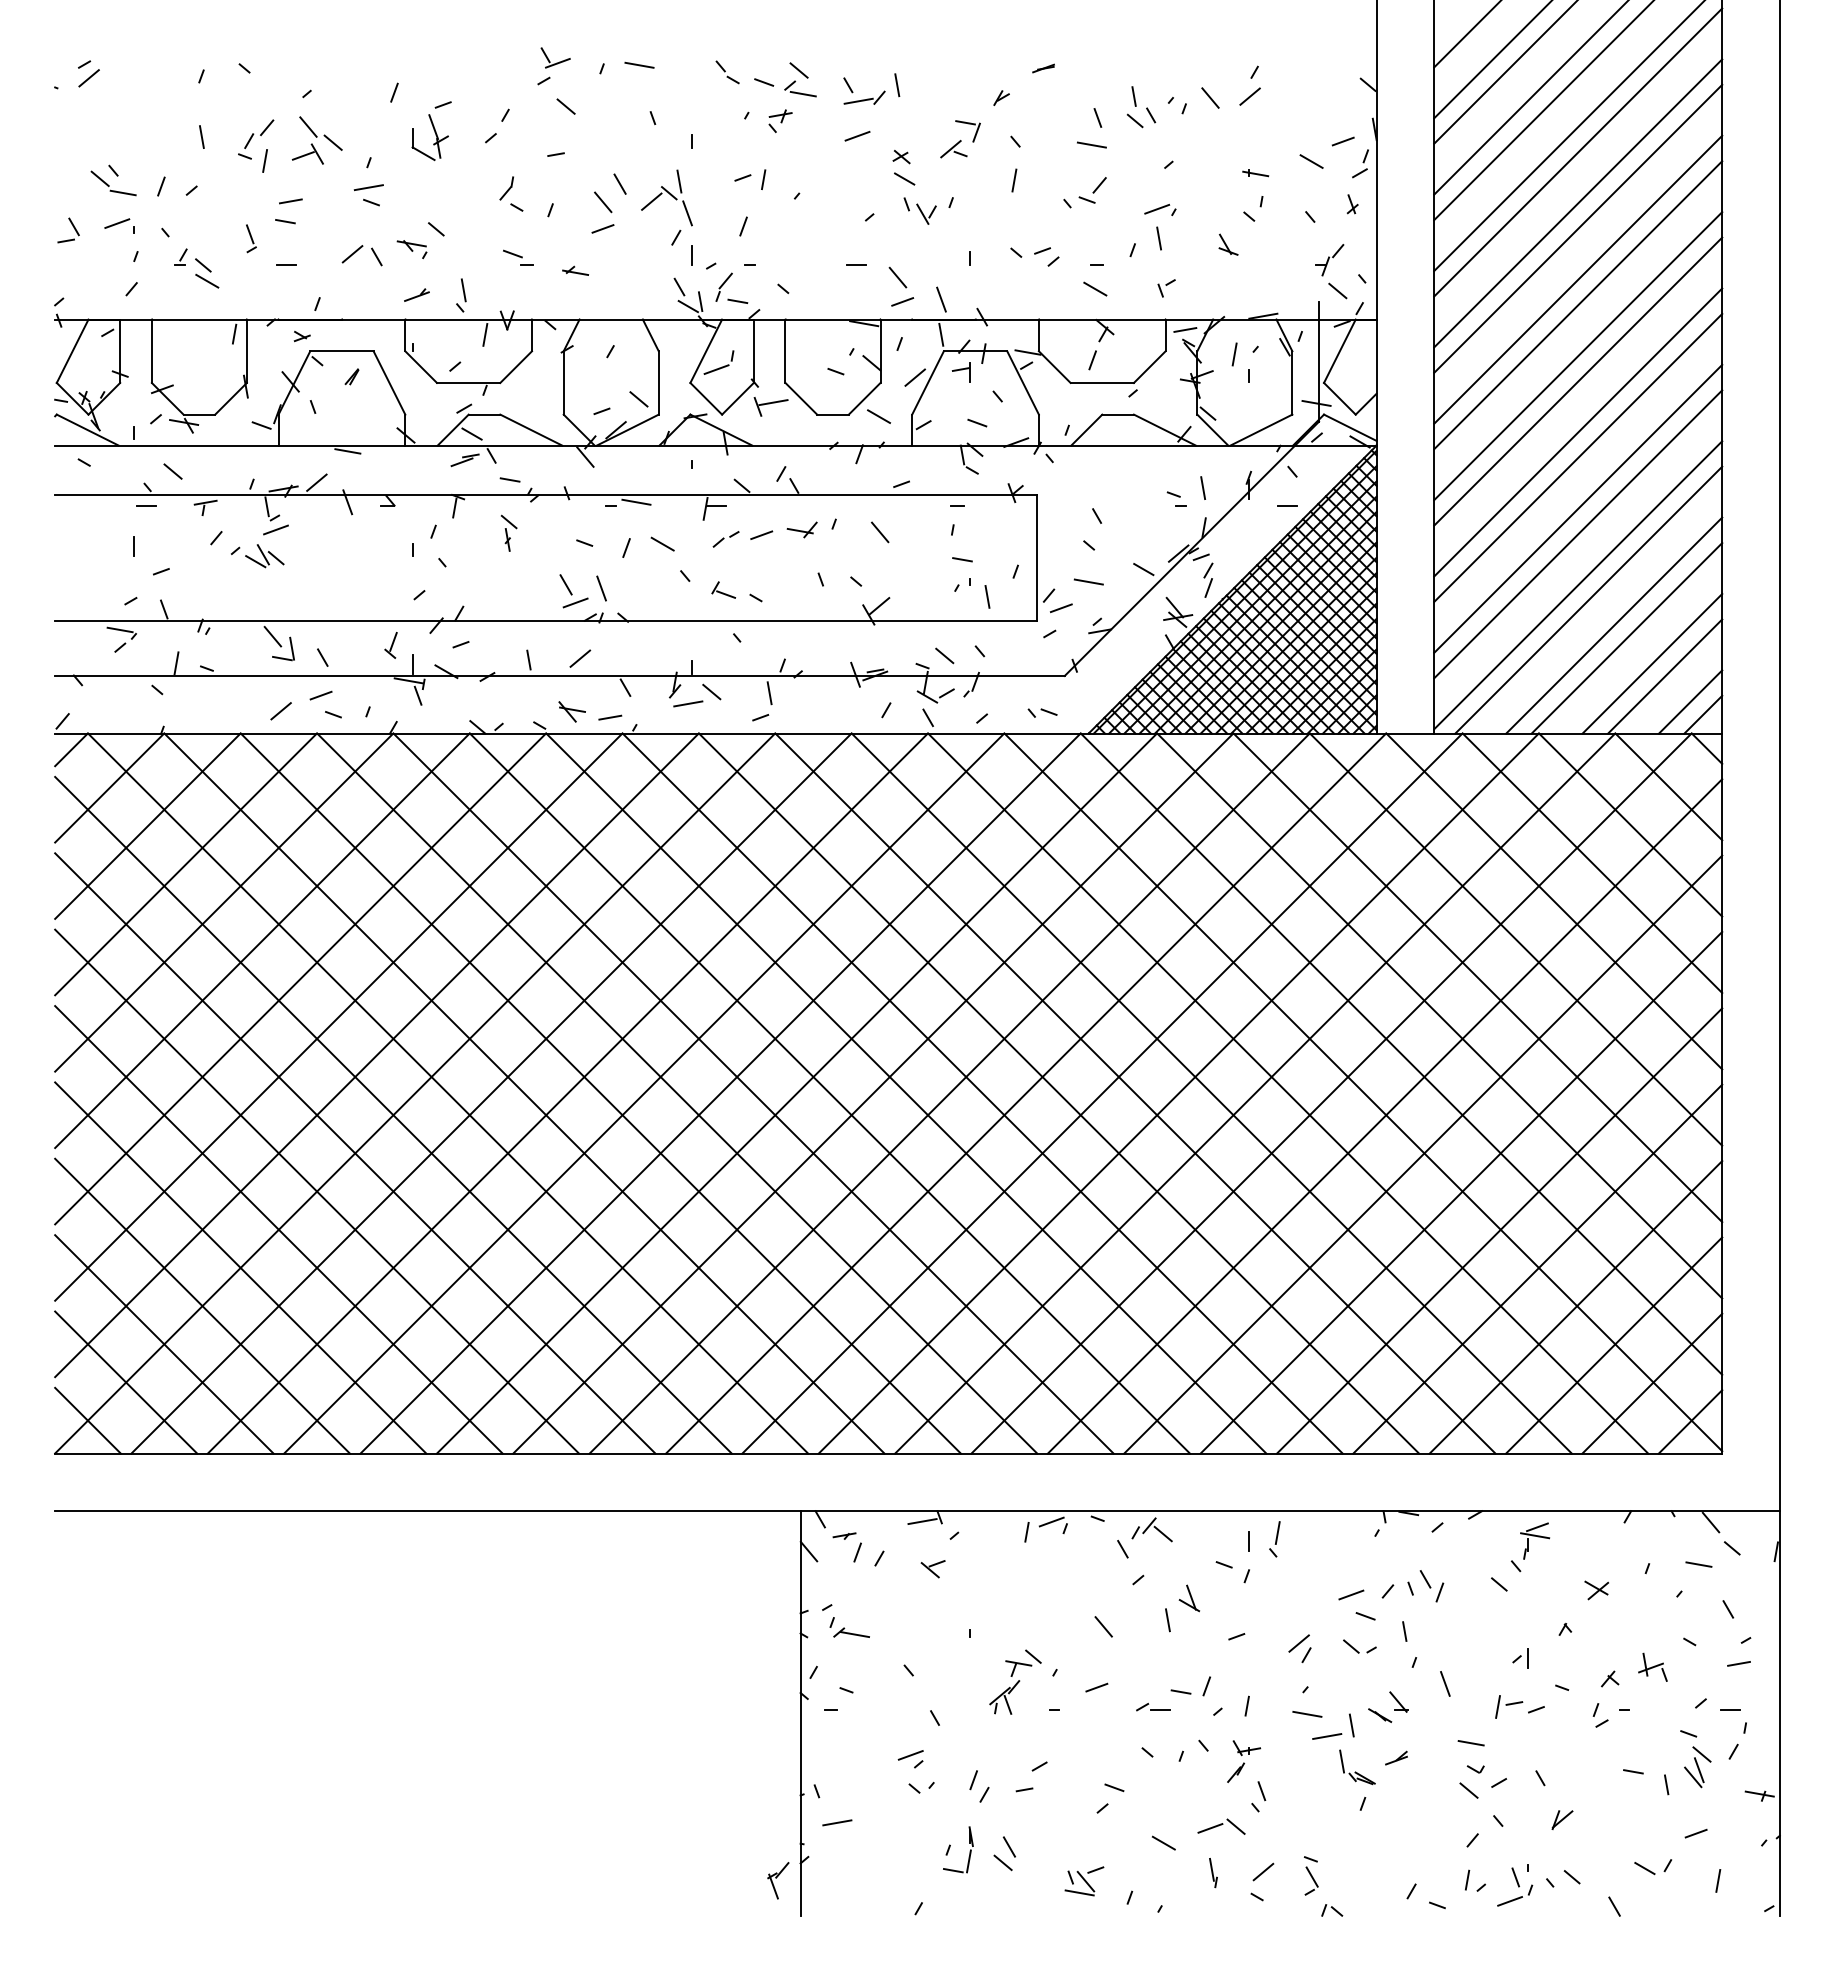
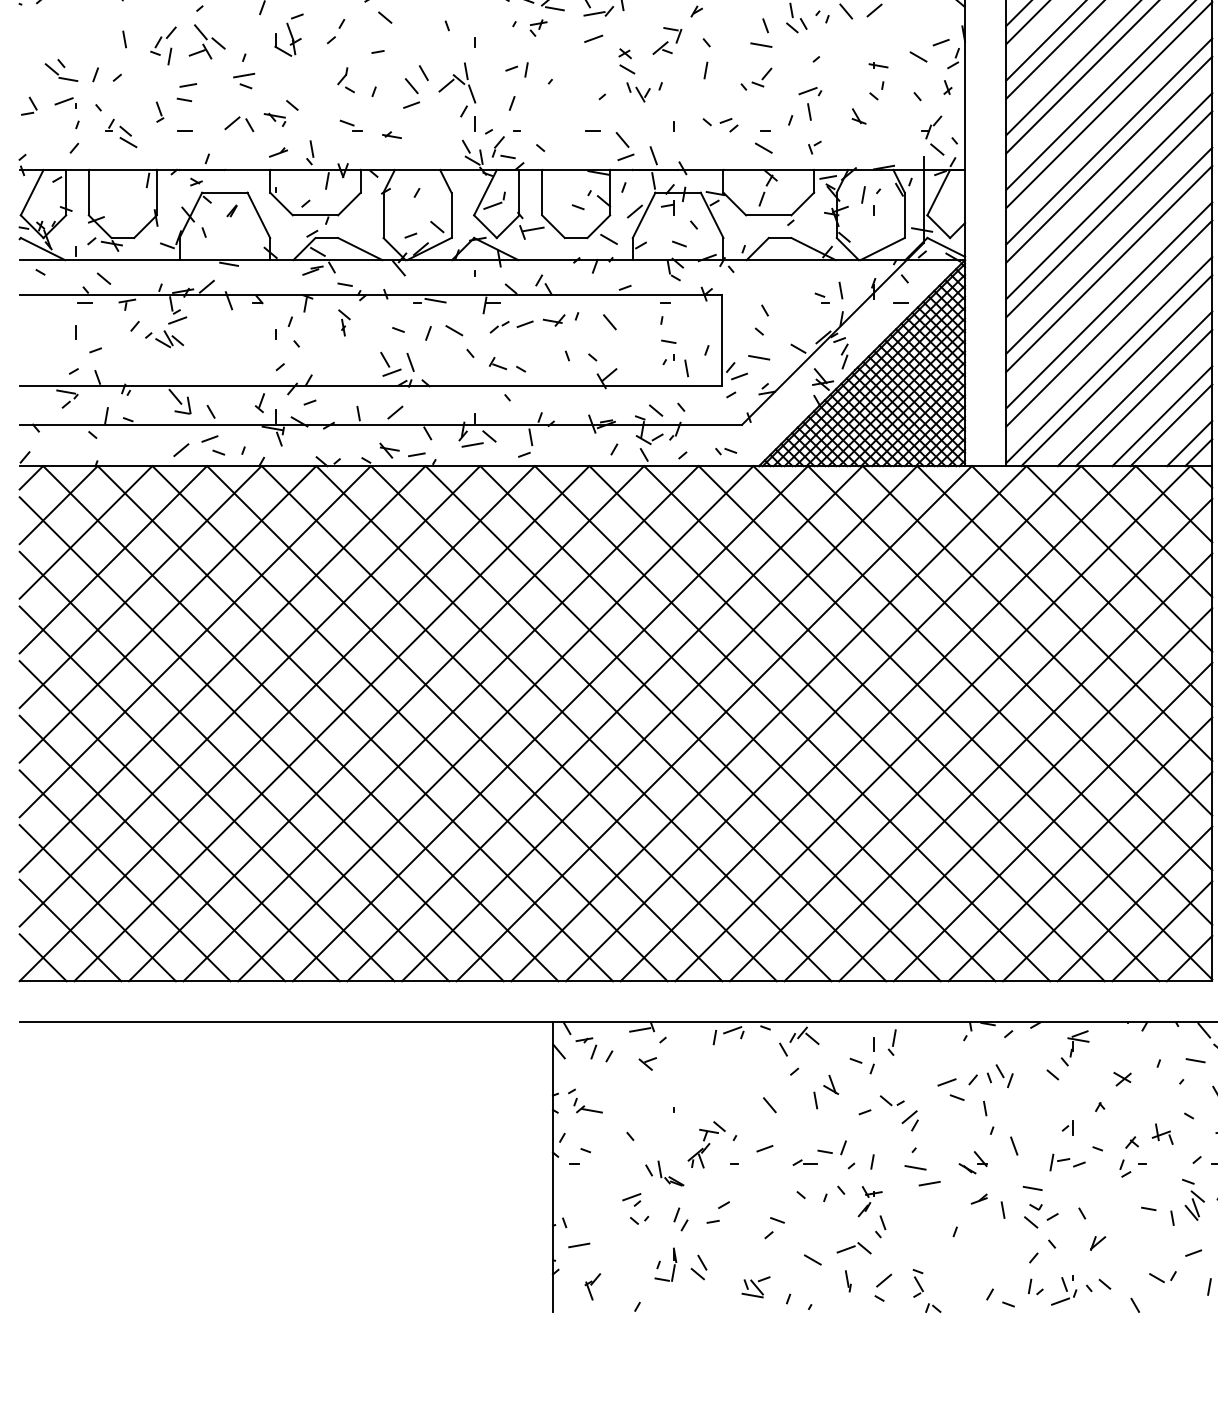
part: (1359, 1646) -> (892, 1100), moved
line: (1351, 1725) -> (1002, 1210), moved
part: (1357, 1767) -> (670, 1173), moved
part: (778, 1880) -> (592, 1286), moved

